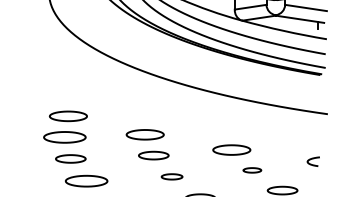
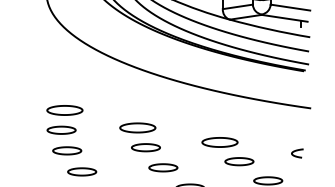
part: (64, 136) -> (61, 129), size x0.71
part: (252, 170) -> (239, 161), size x1.67
part: (171, 176) -> (162, 167), size x1.43
part: (86, 180) -> (82, 171), size x0.71

